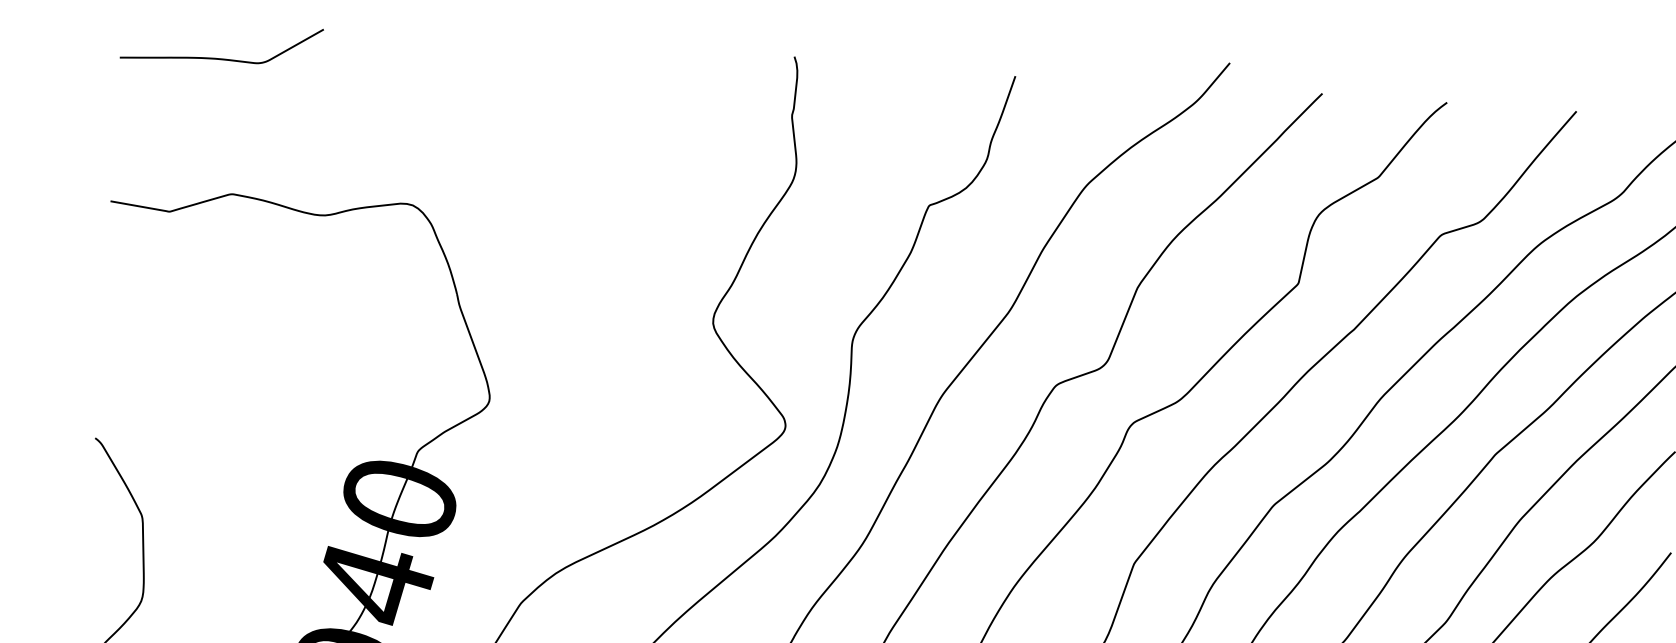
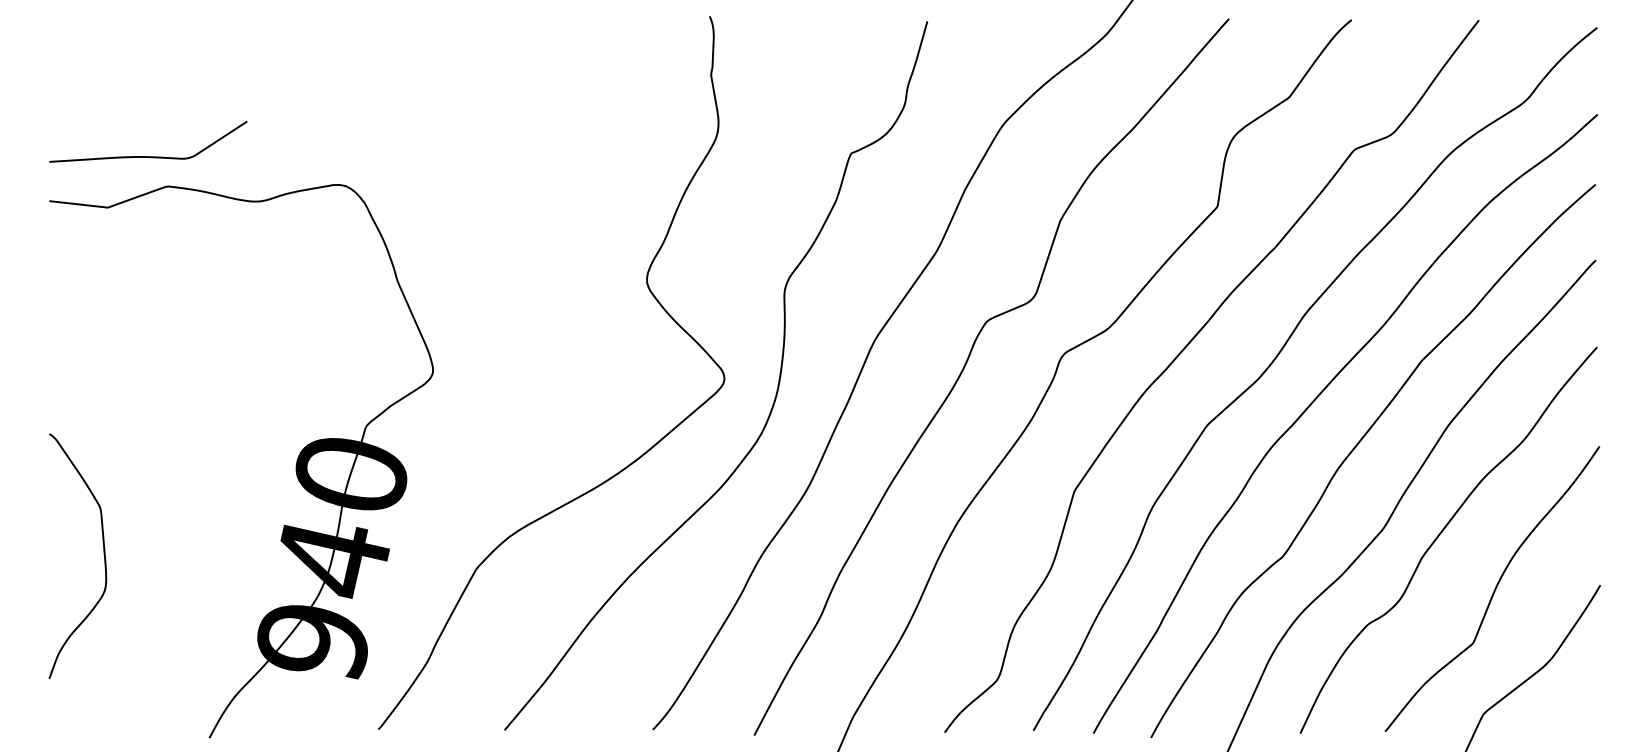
curve: (221, 58) -> (148, 156), moved

